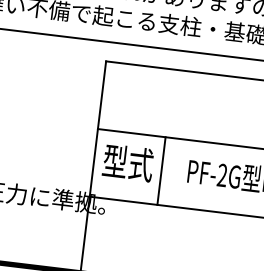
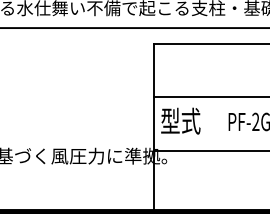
line: (161, 171) -> (207, 124), removed

